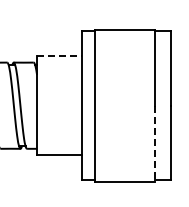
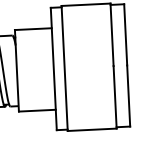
line: (60, 56) -> (34, 29), dashed -> solid
line: (154, 144) -> (114, 97), dashed -> solid

